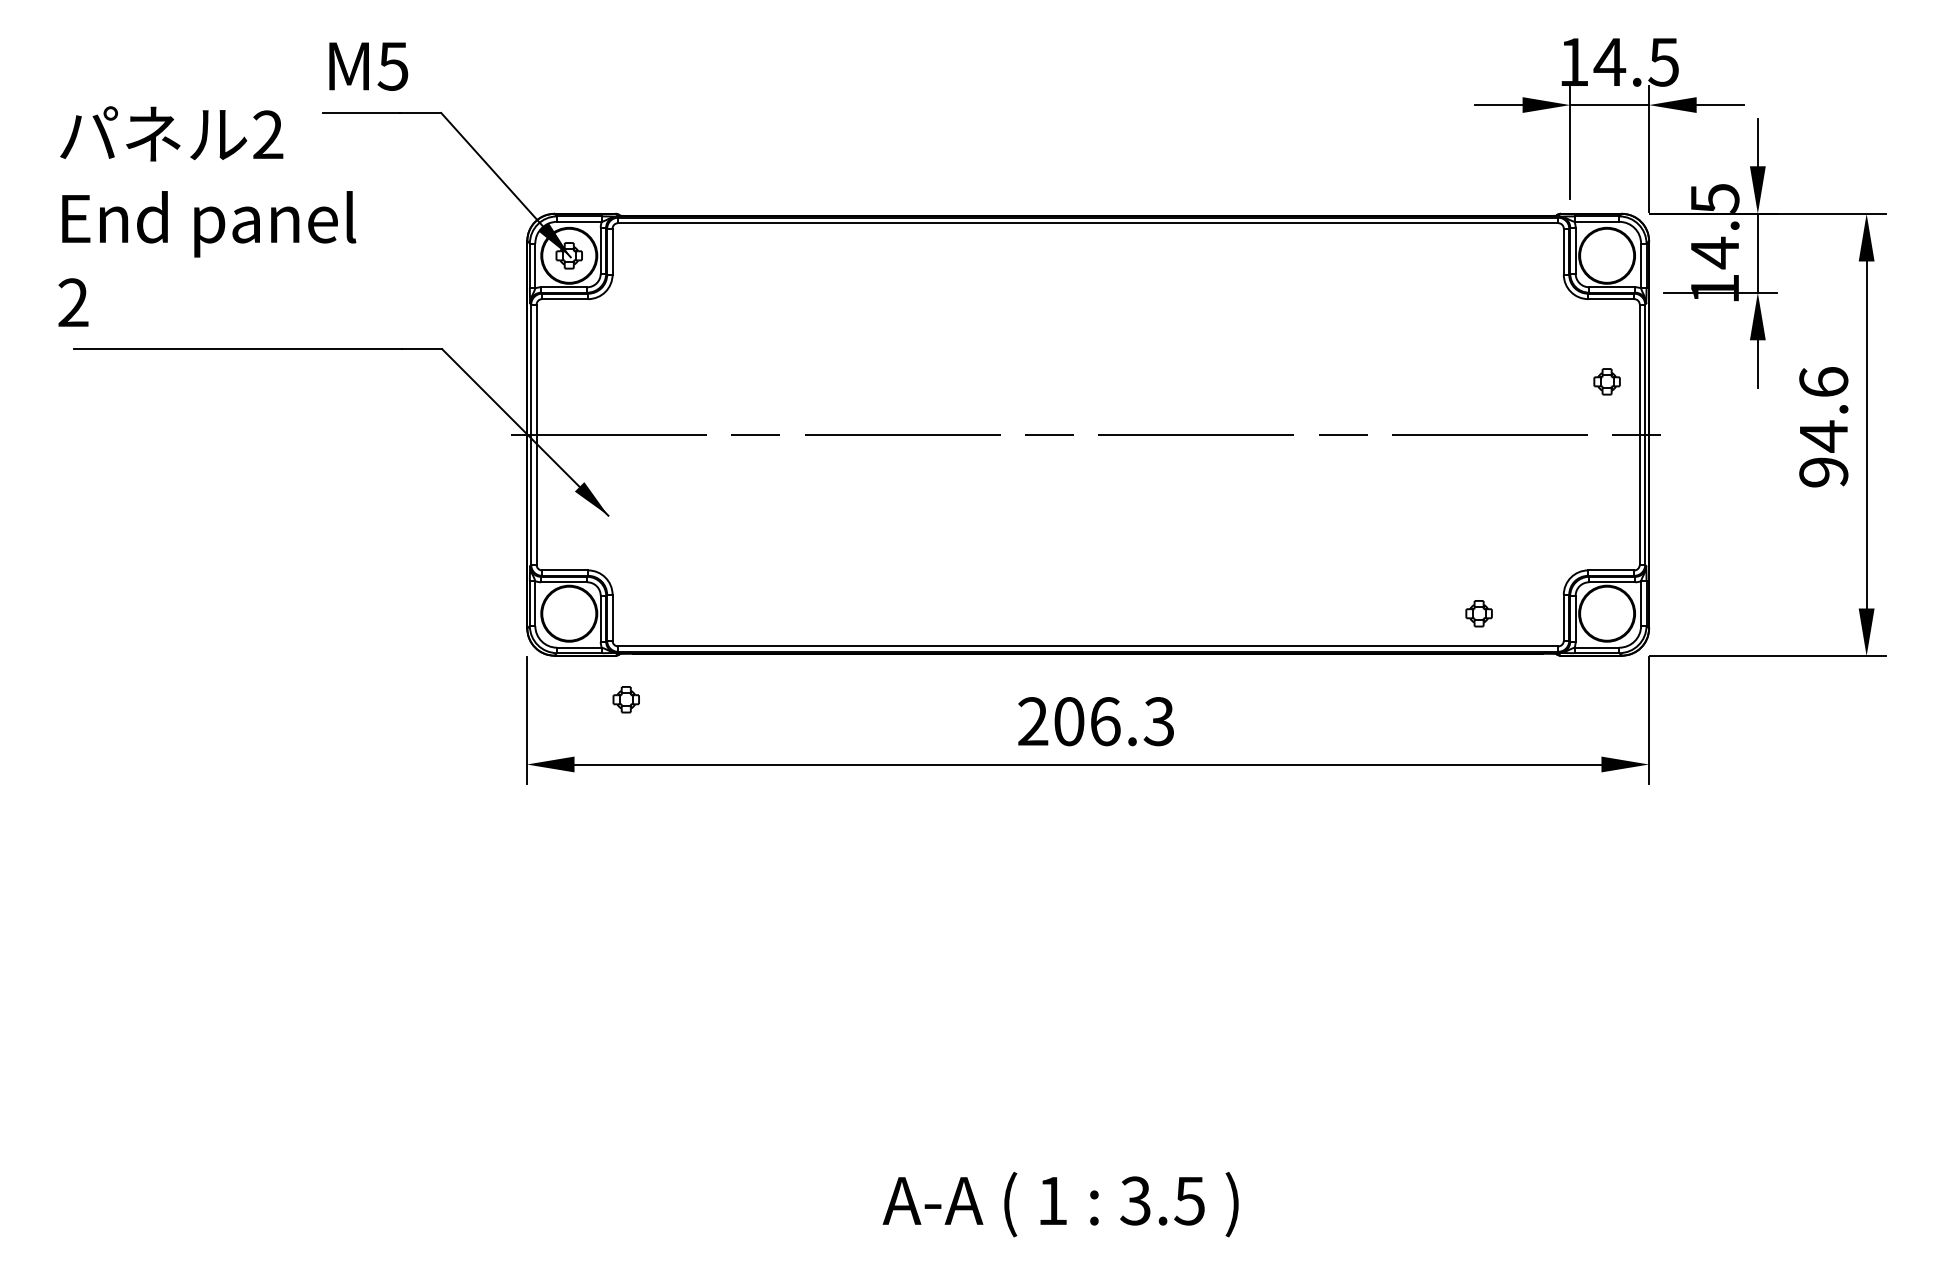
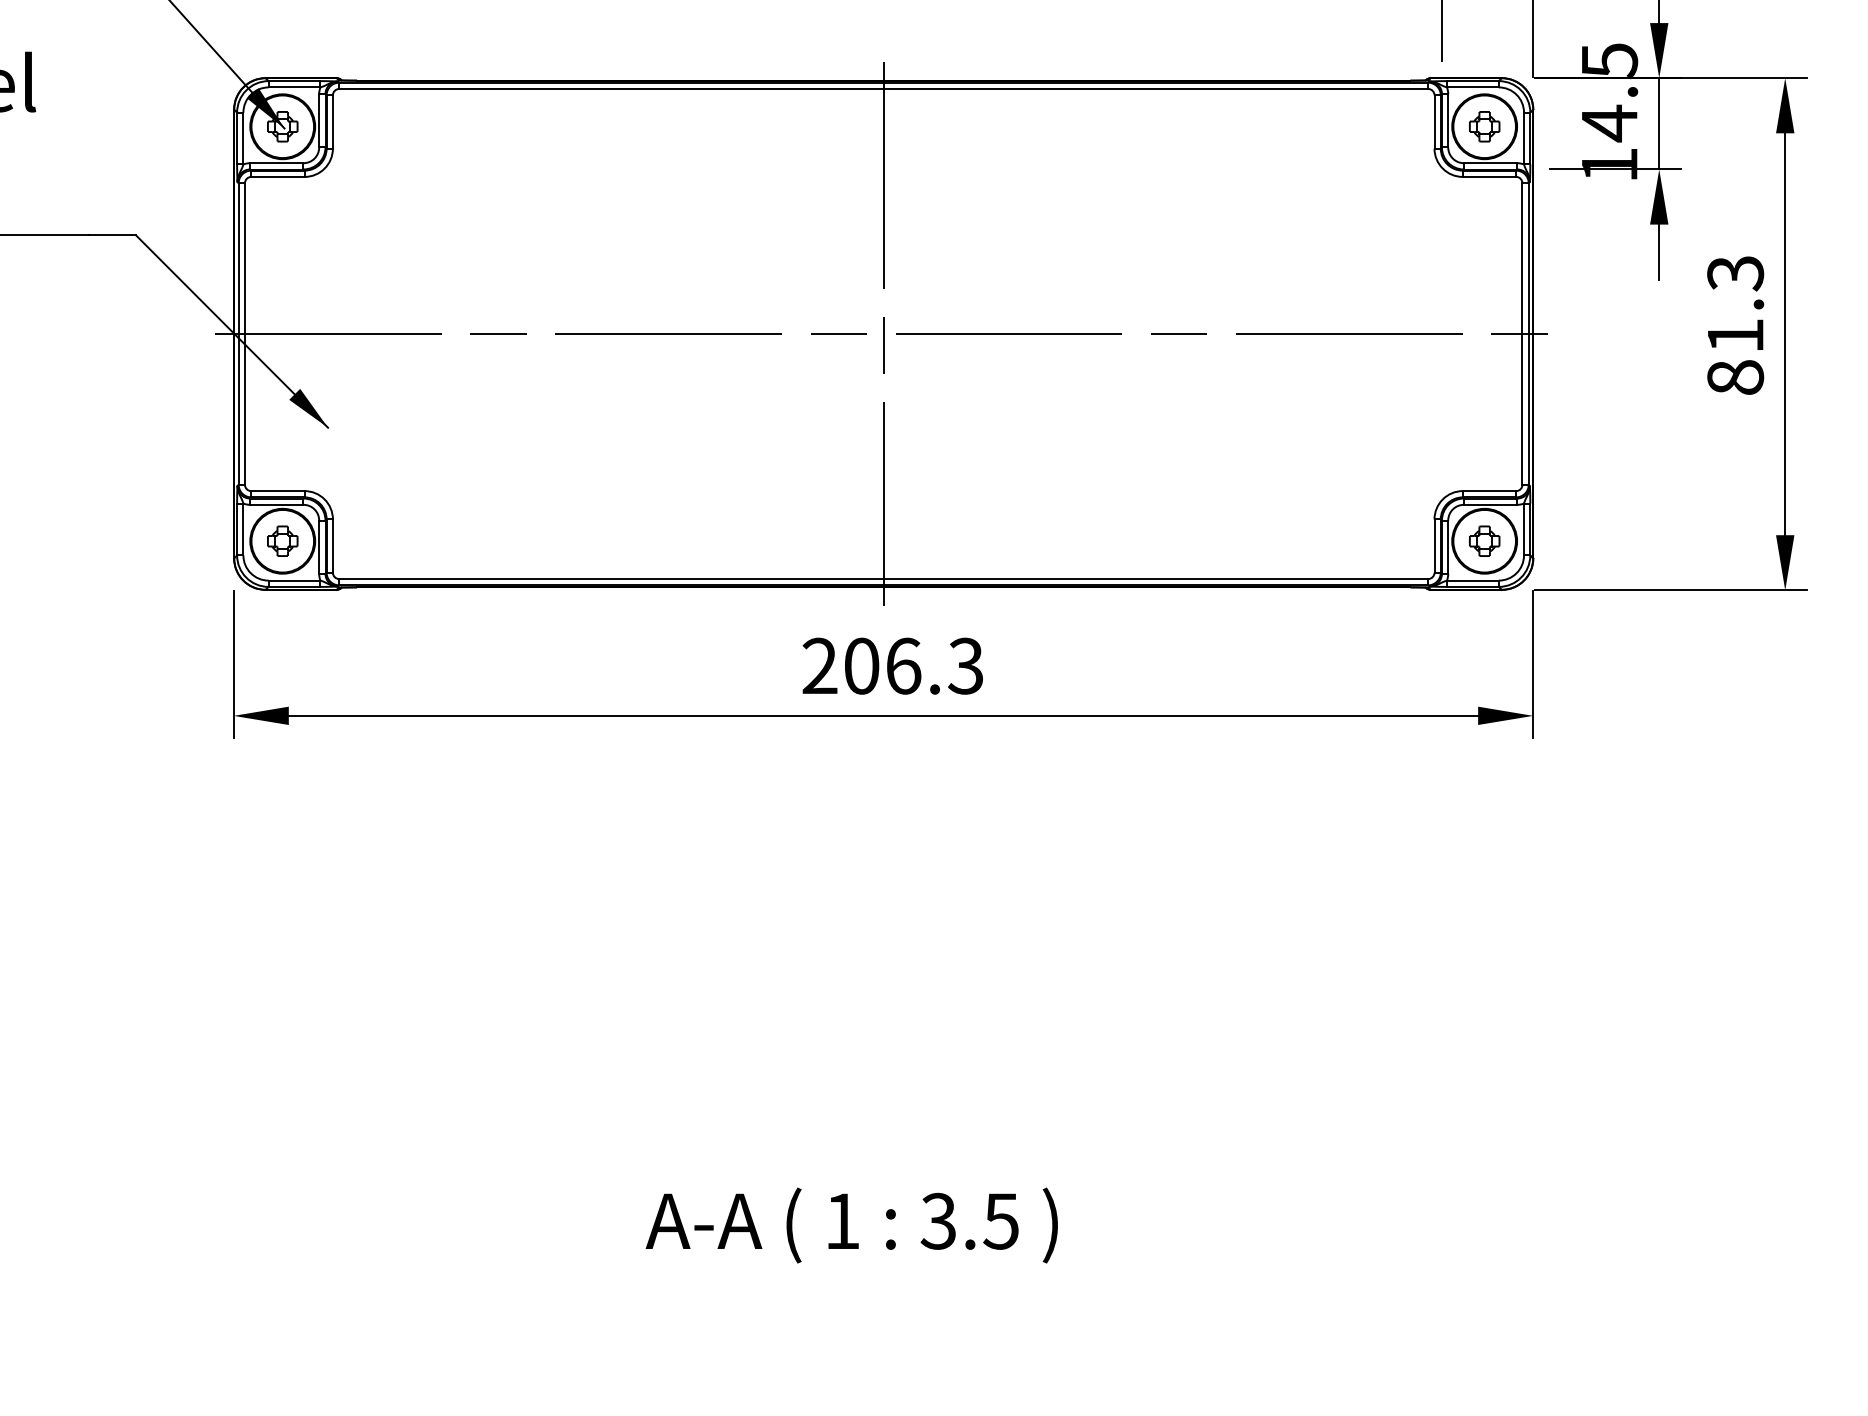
part: (1606, 381) -> (1483, 126), moved
text: (1823, 427) -> (1735, 325), 94.6 -> 81.3
line: (1088, 434) -> (884, 333), added
part: (1478, 613) -> (1483, 540), moved
part: (625, 699) -> (281, 540), moved

